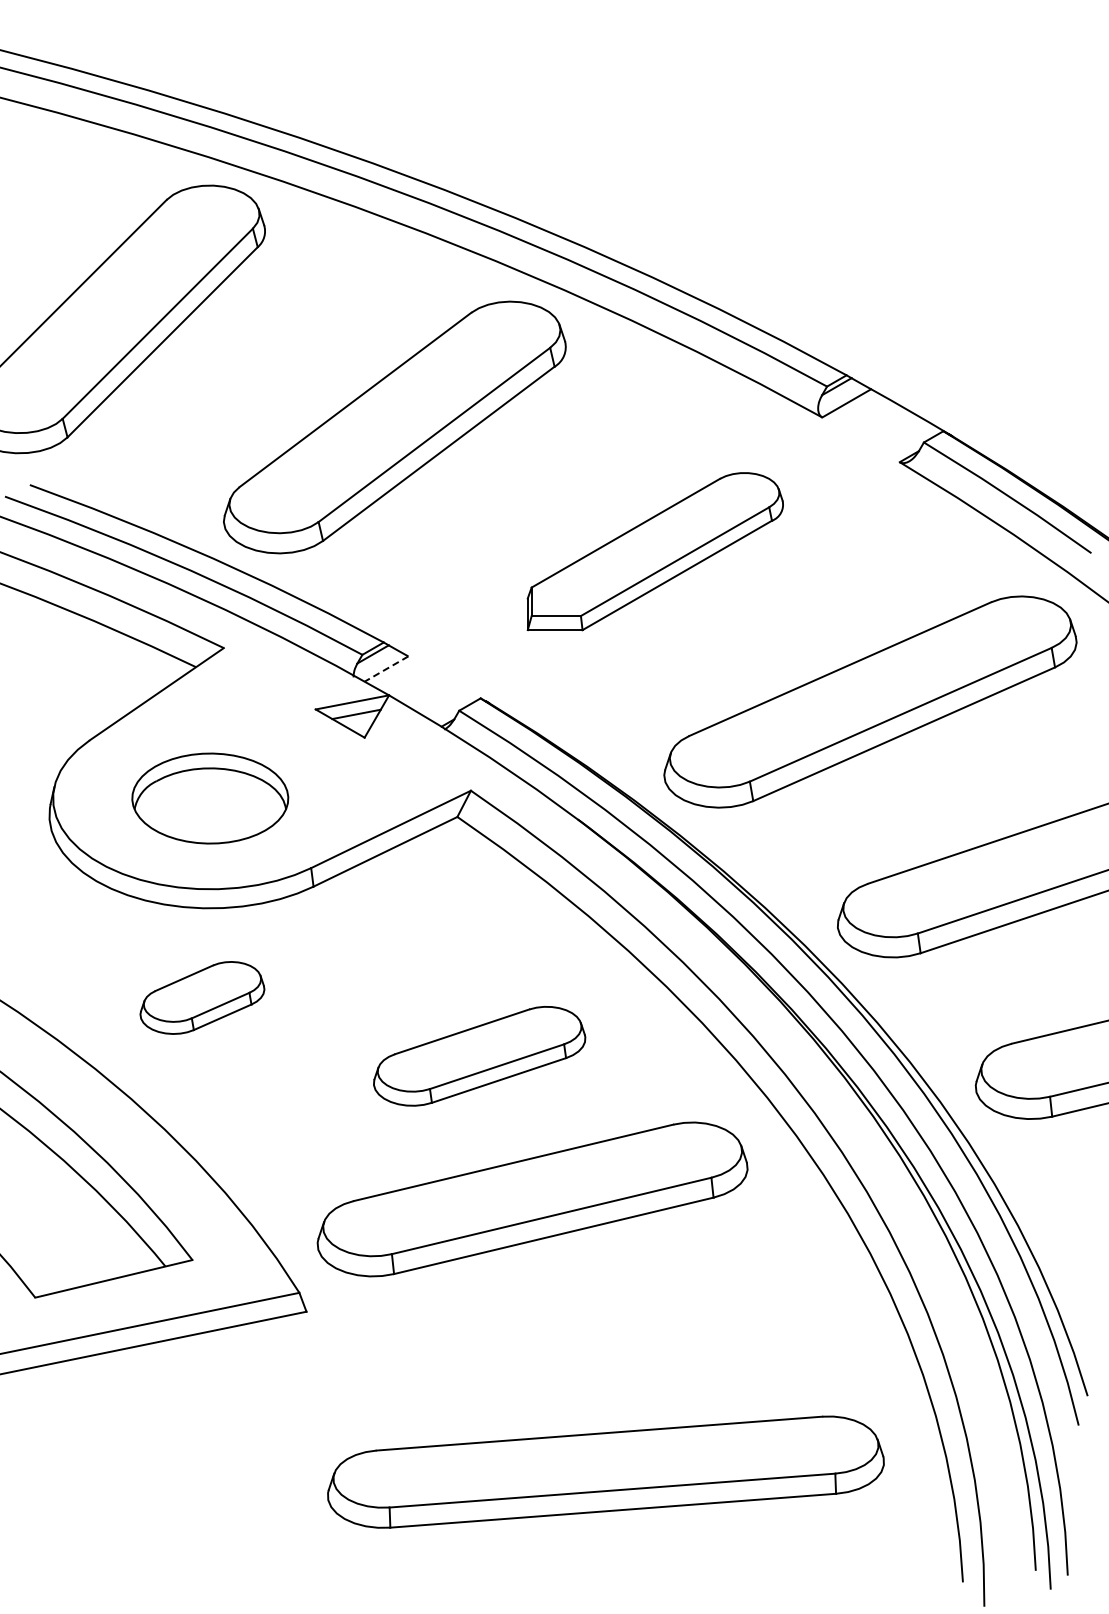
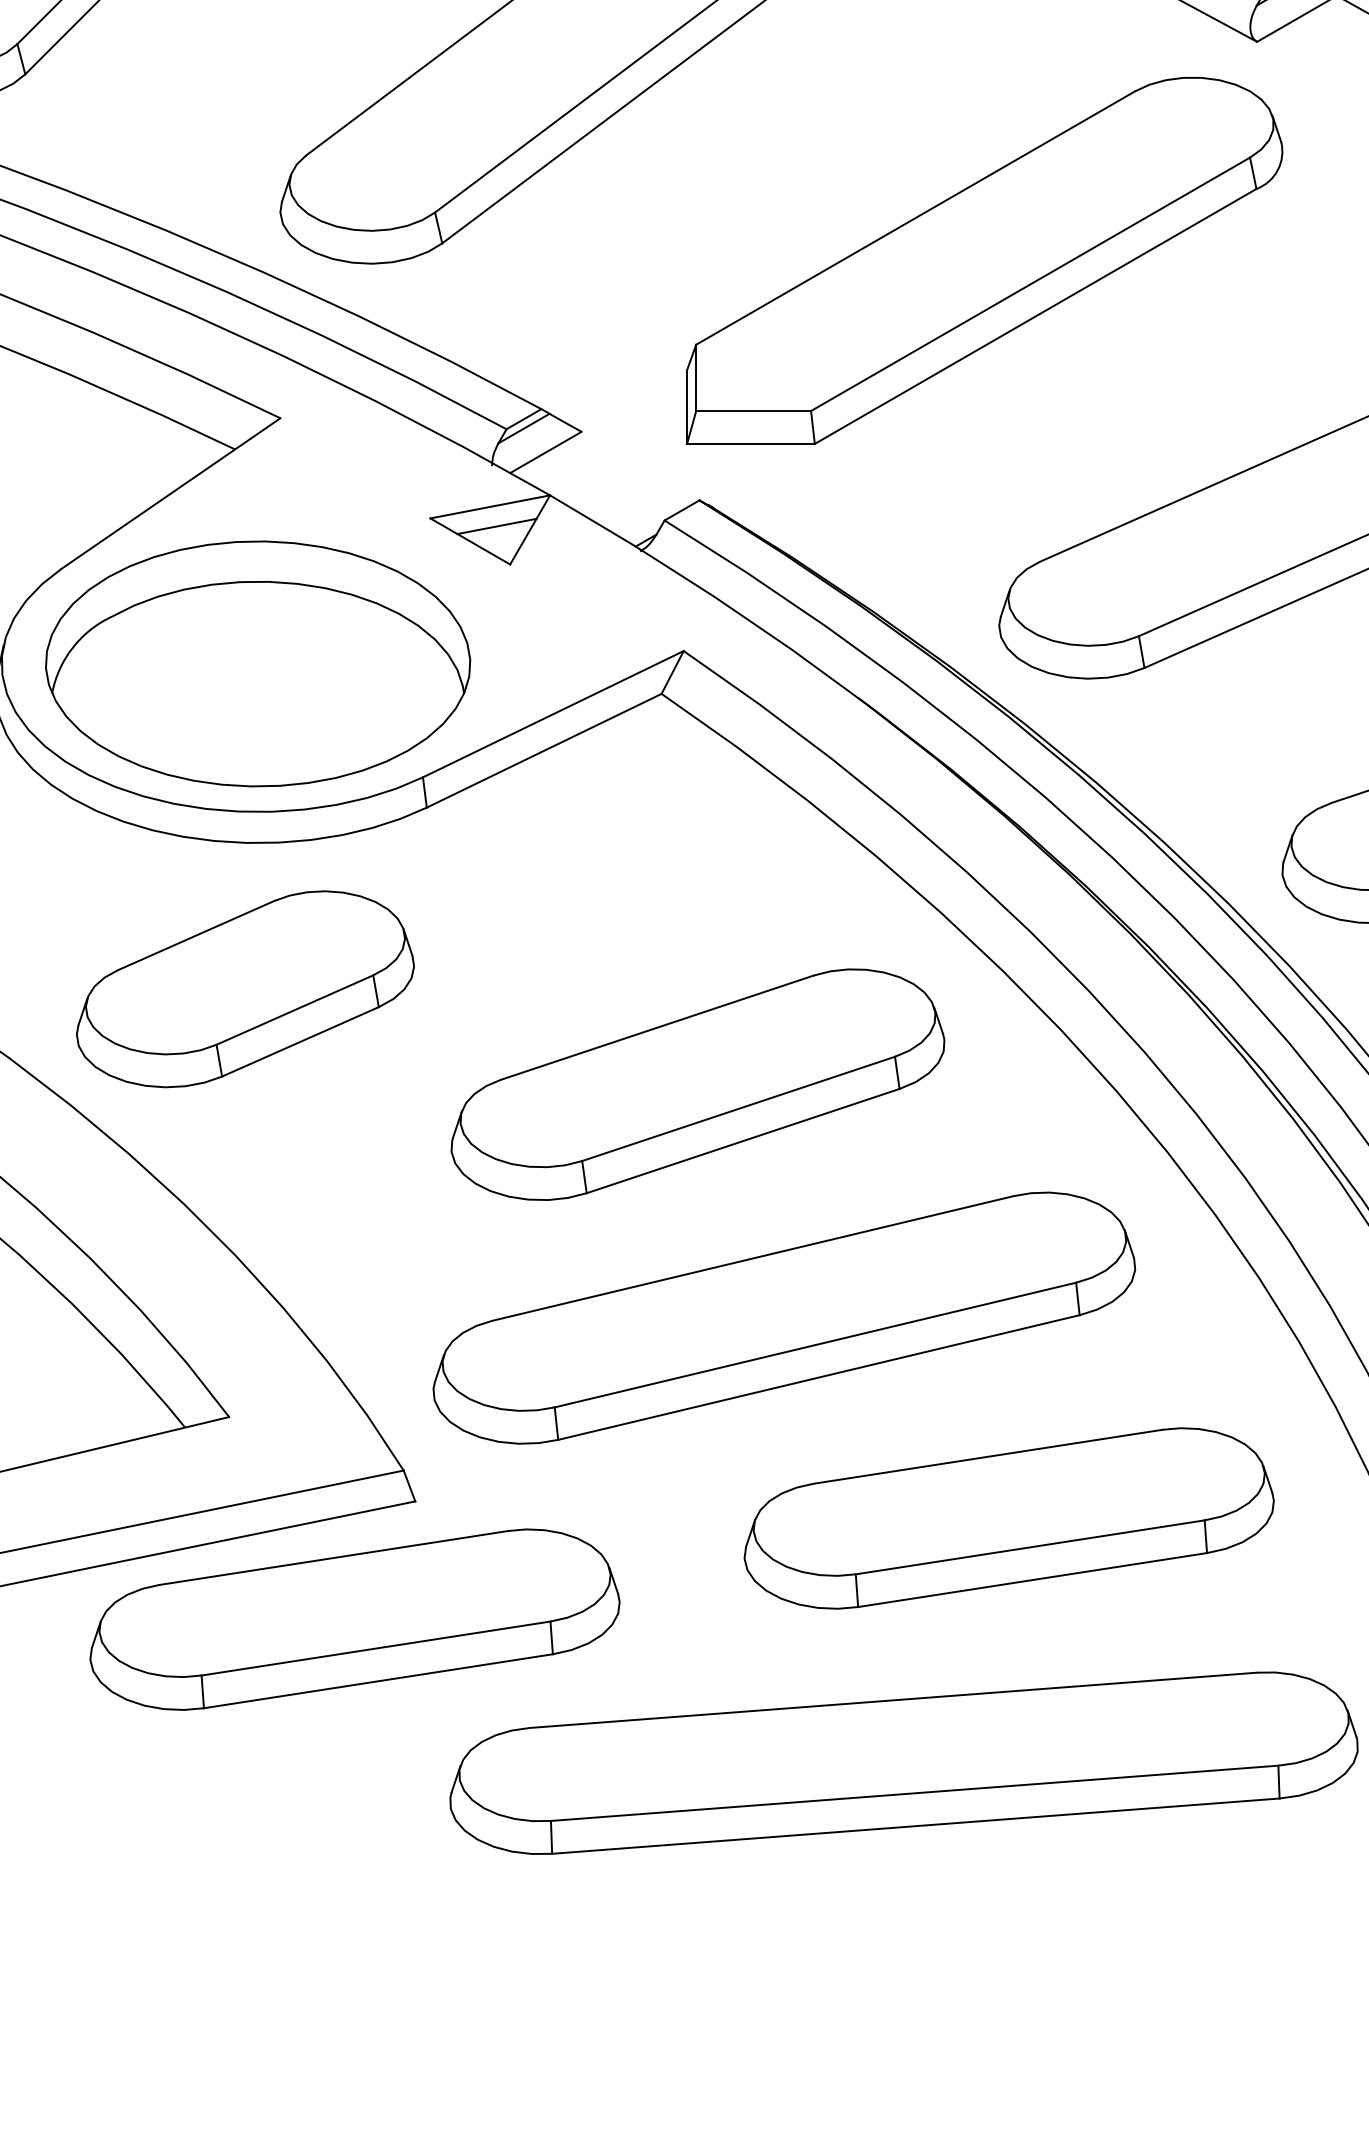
part: (655, 551) -> (984, 260), size x1.43
line: (386, 669) -> (545, 453), dashed -> solid
part: (210, 798) -> (258, 663), size x1.67
part: (202, 997) -> (245, 988), size x1.67
part: (479, 1055) -> (697, 1083), size x1.43
part: (670, 1322) -> (1009, 1518), added
part: (269, 1384) -> (354, 1620), added

